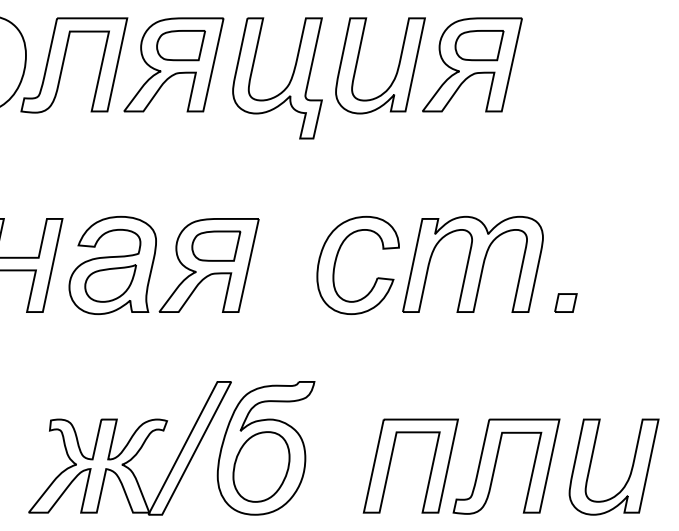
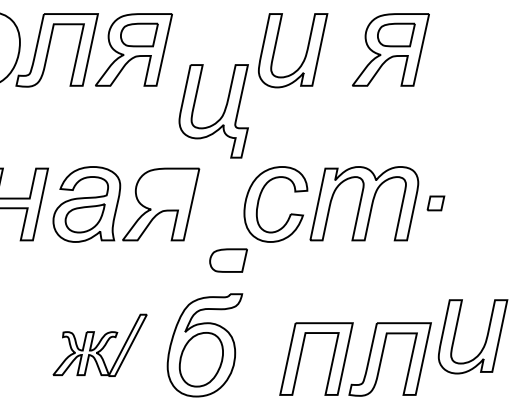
part: (471, 64) -> (390, 49), moved
part: (287, 83) -> (221, 115), moved
part: (216, 246) -> (228, 260), moved
part: (565, 303) -> (435, 203), moved
part: (129, 448) -> (99, 345), size x0.6
part: (630, 470) -> (485, 339), moved

